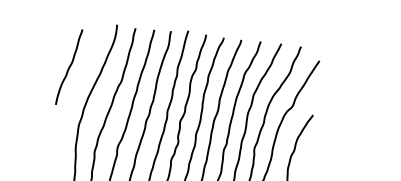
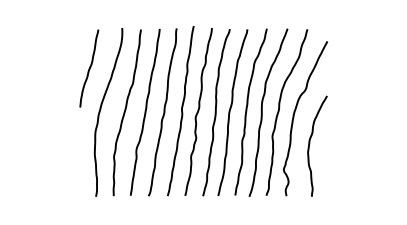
curve: (69, 67) -> (89, 68), moved

